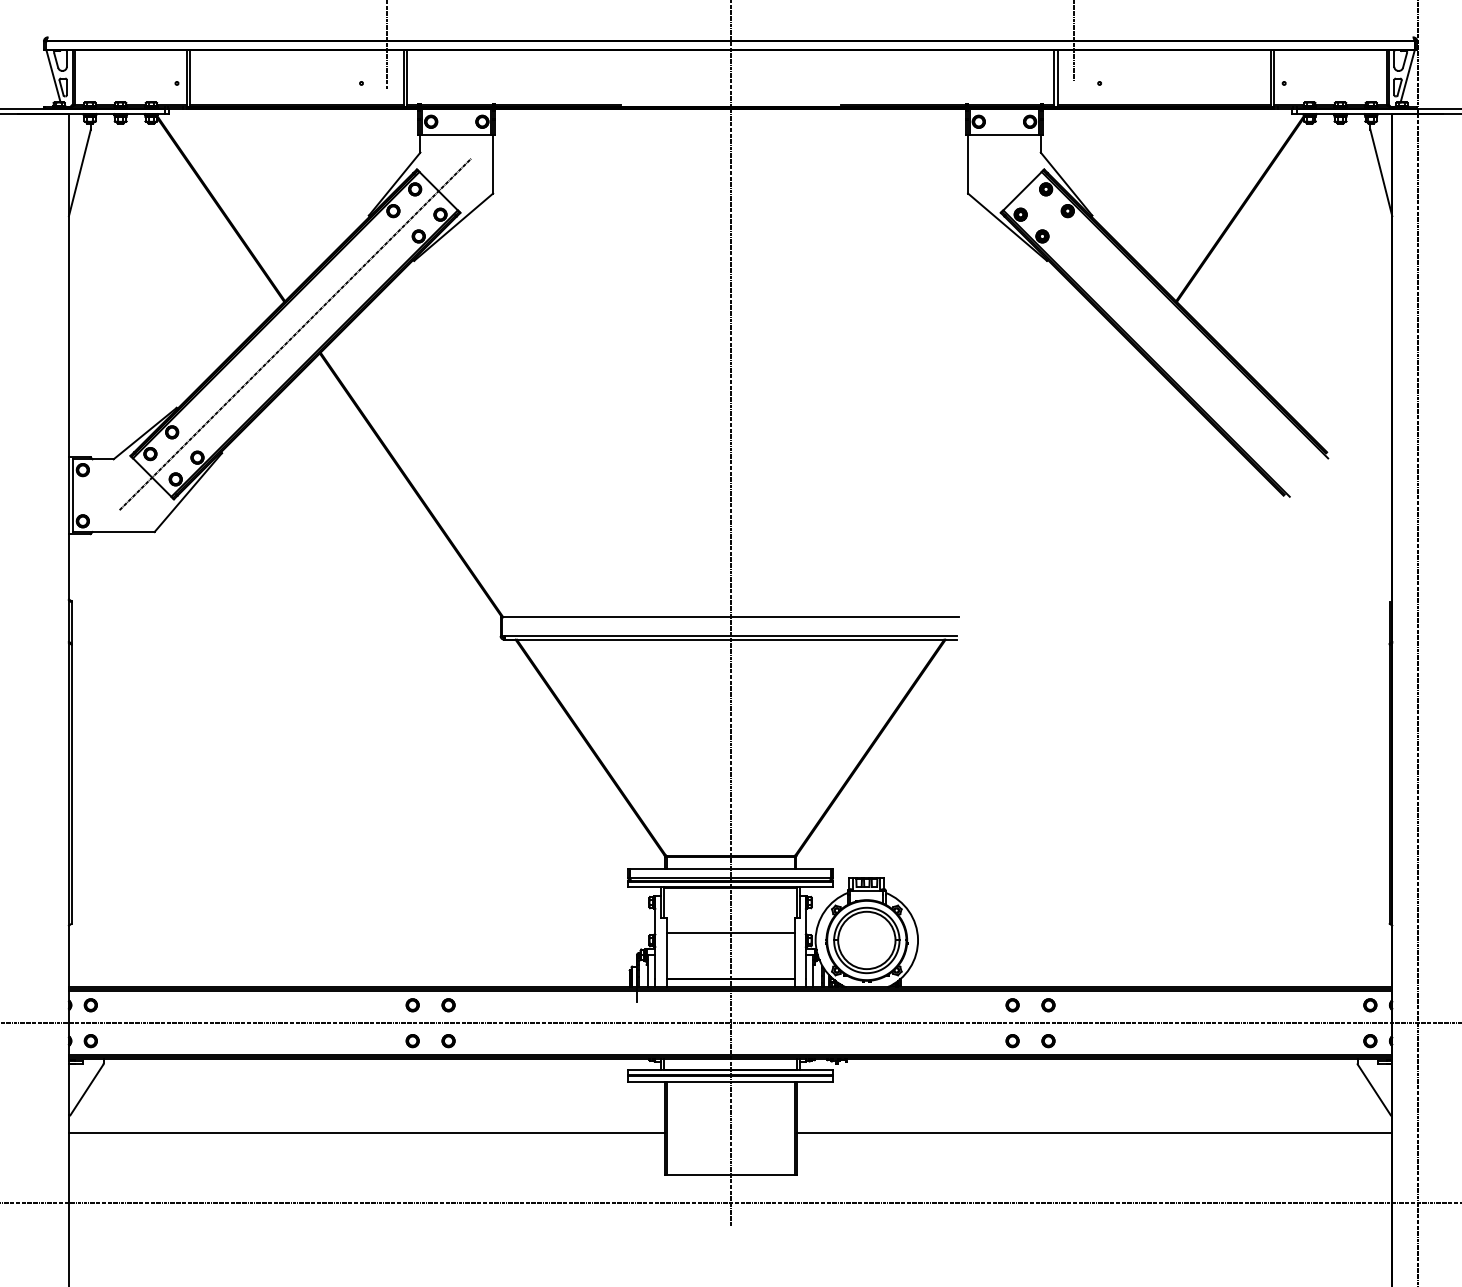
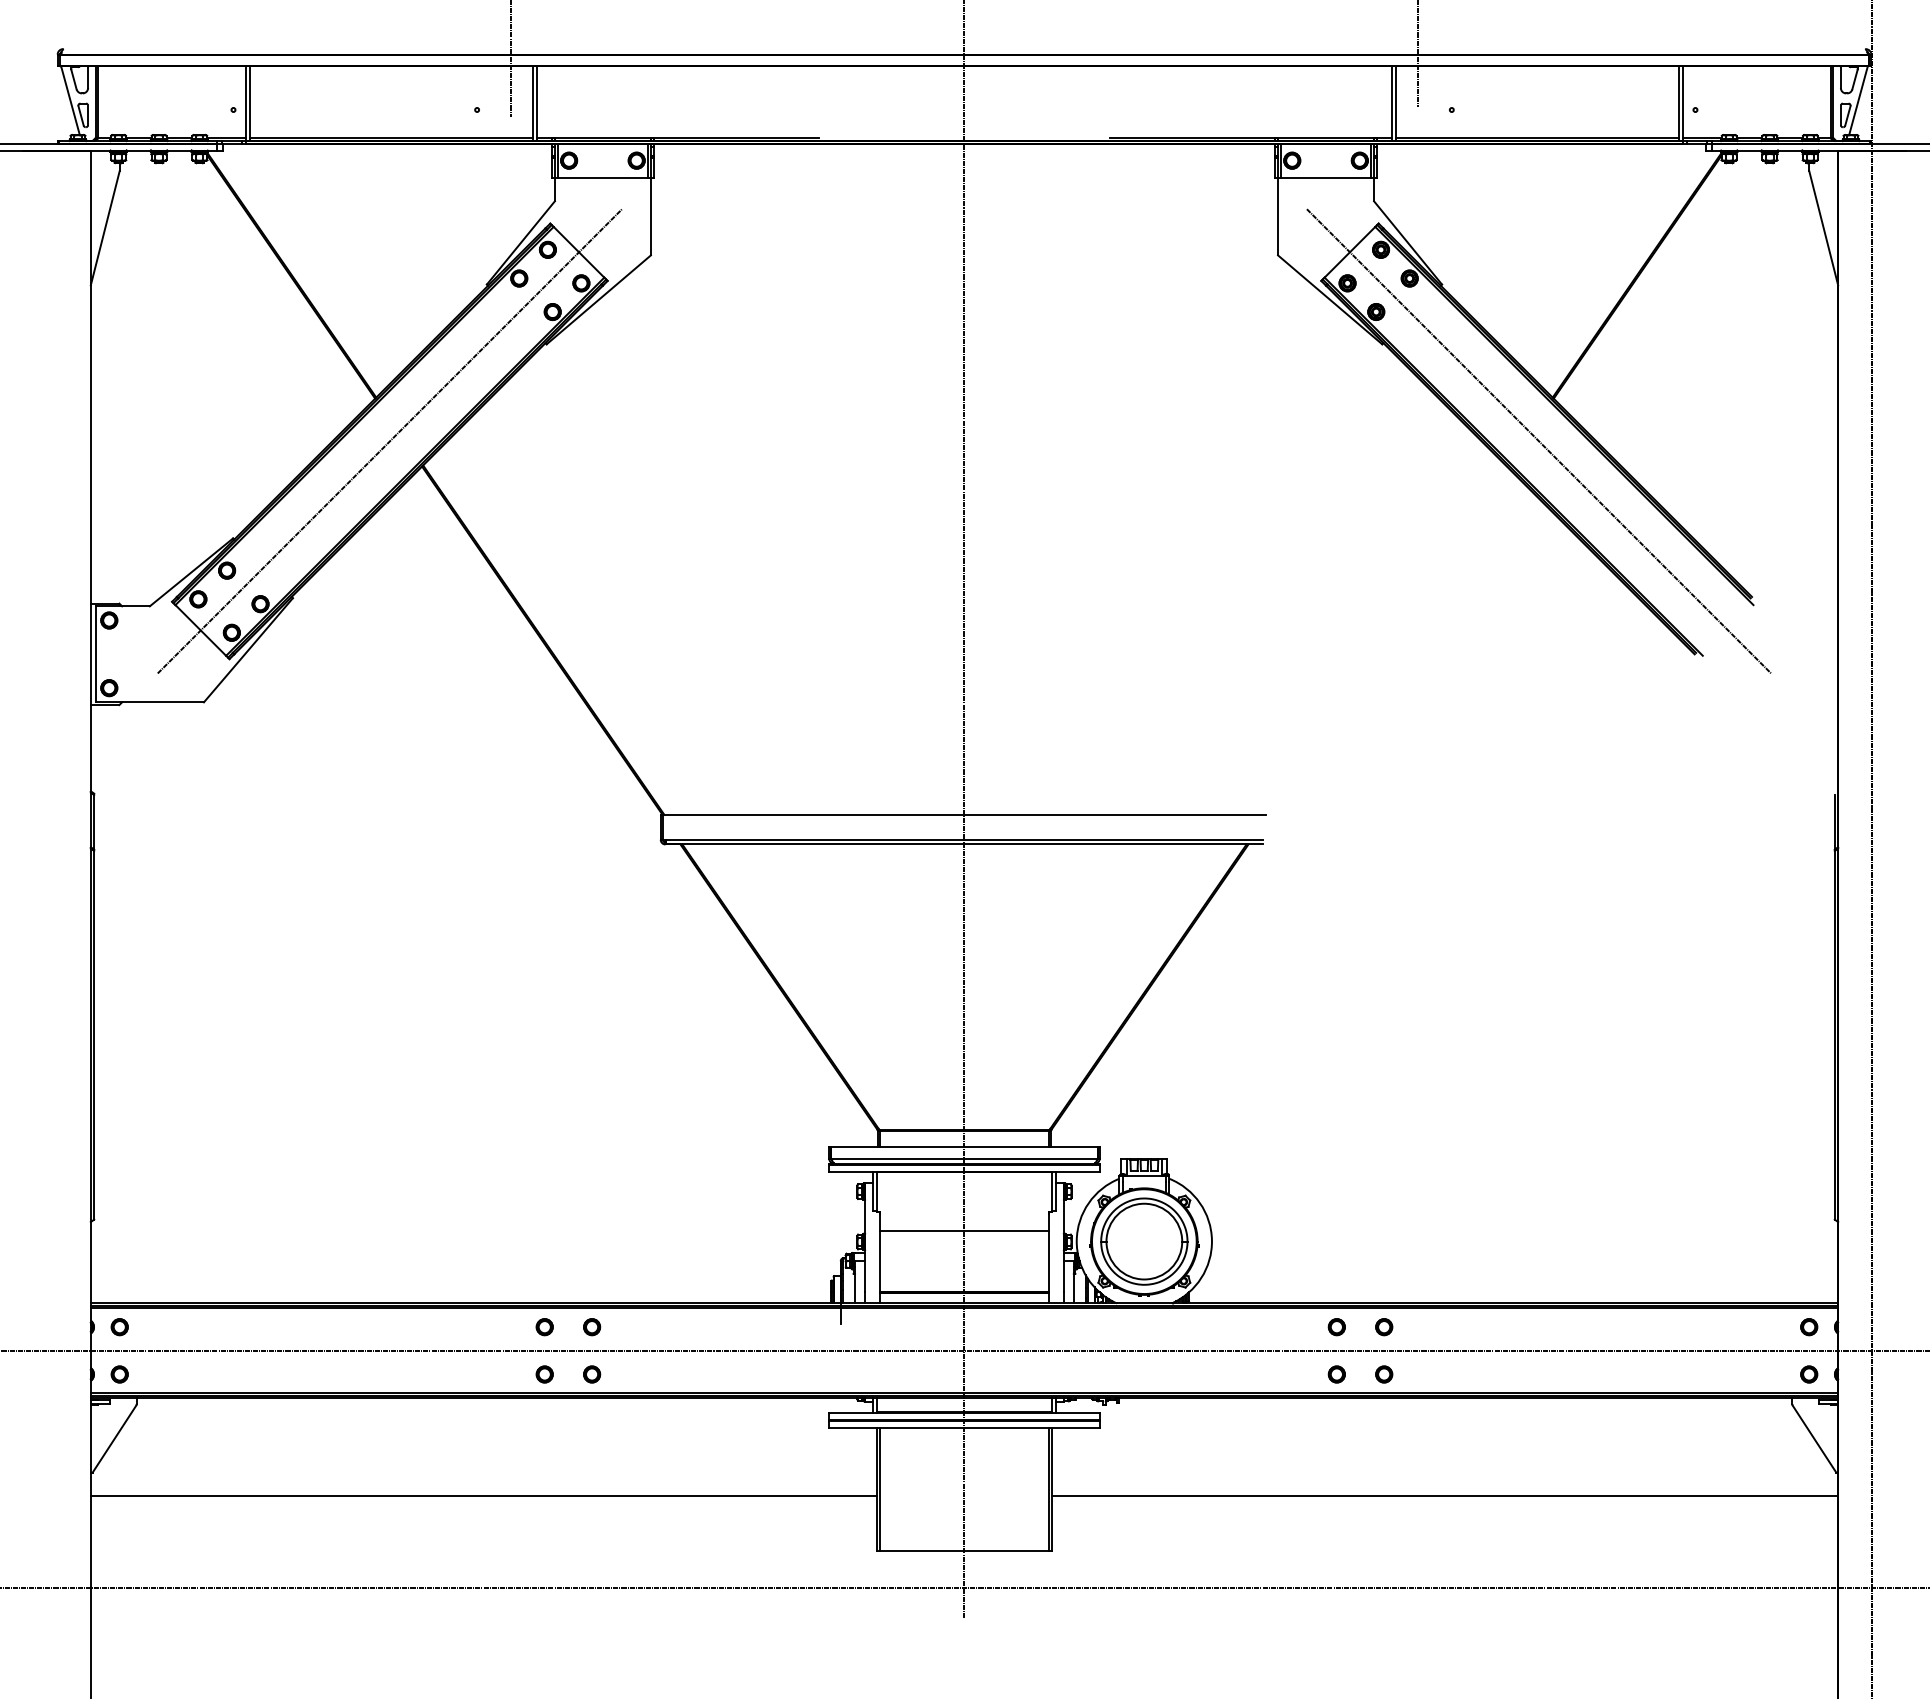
line: (1165, 334) -> (1538, 441), added

